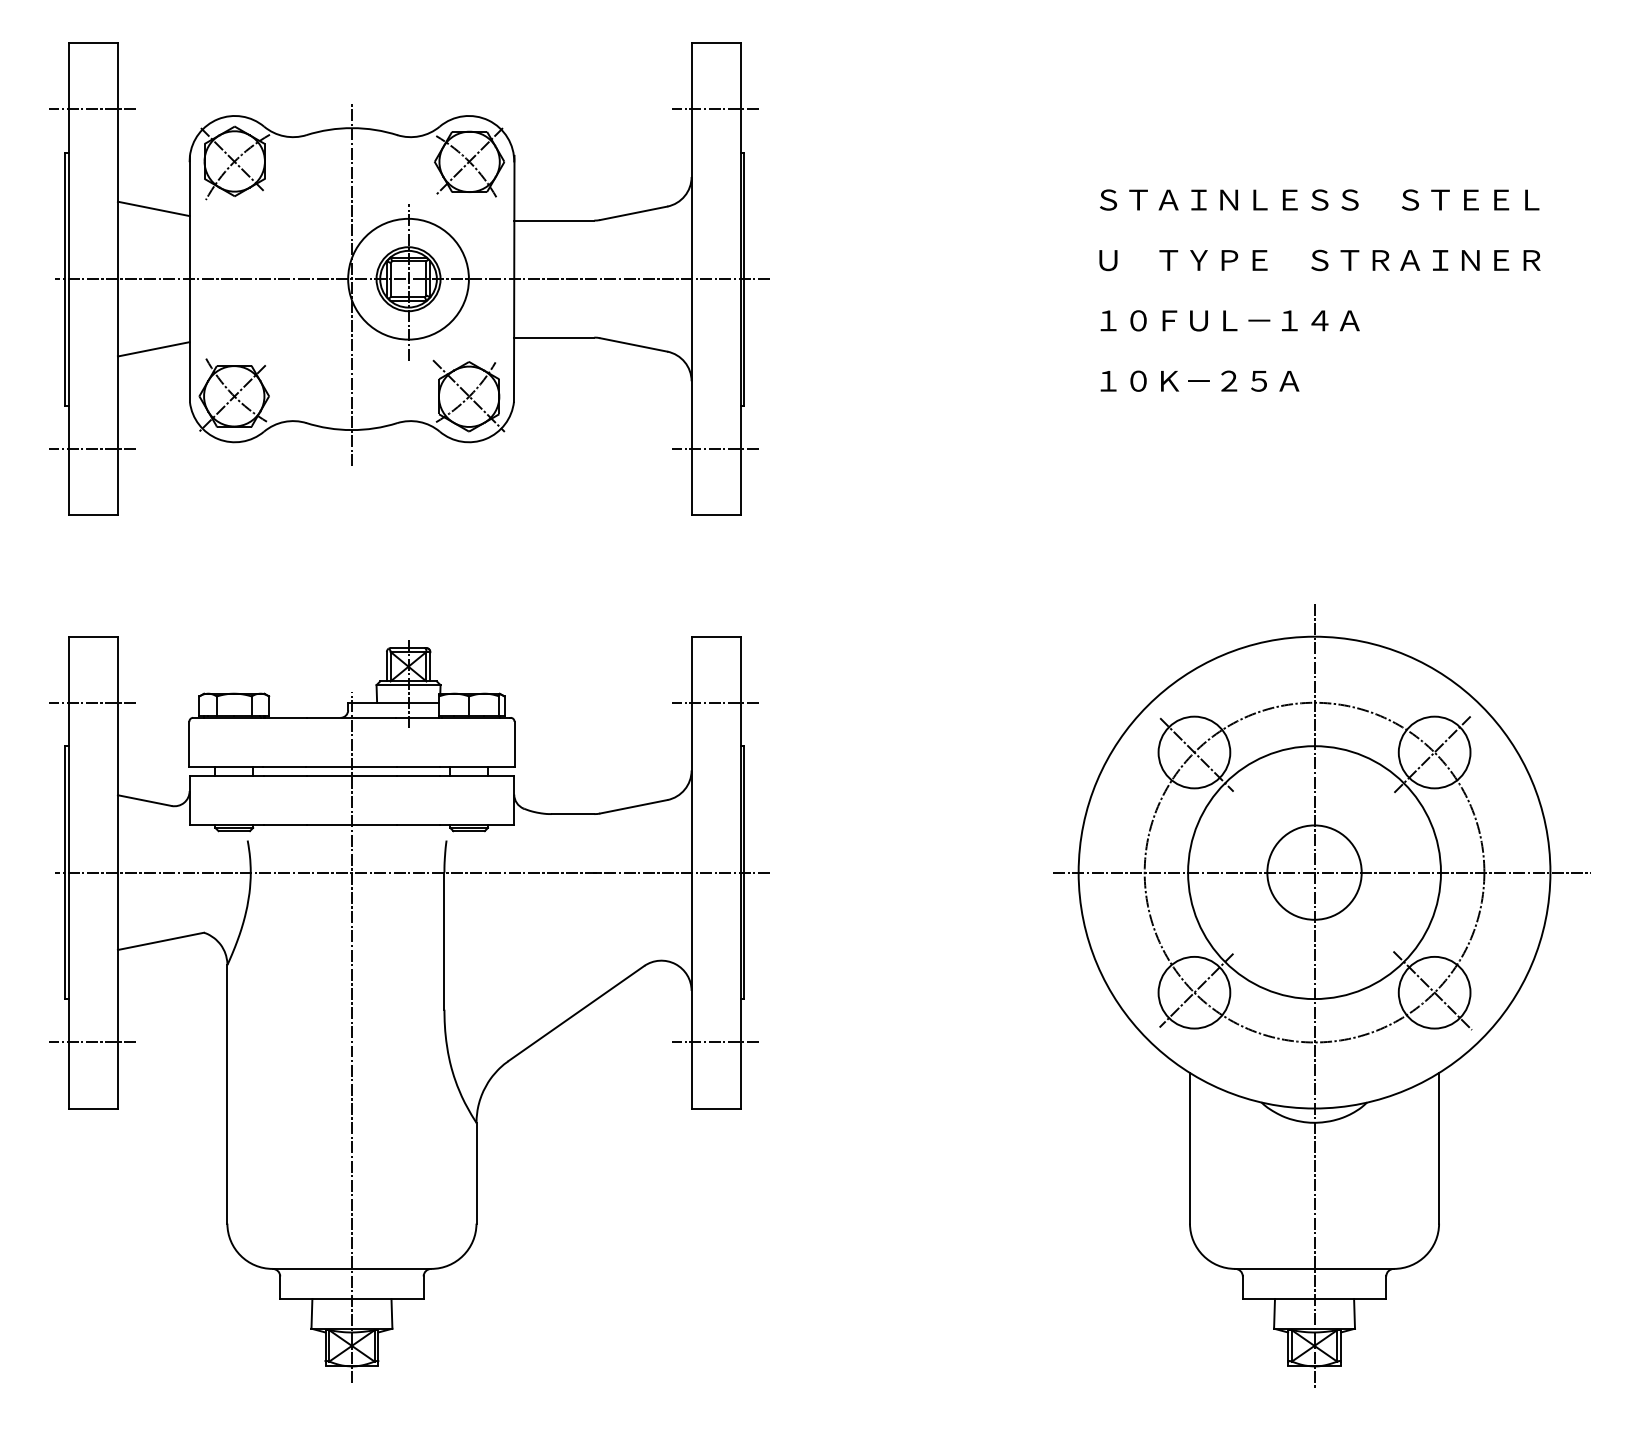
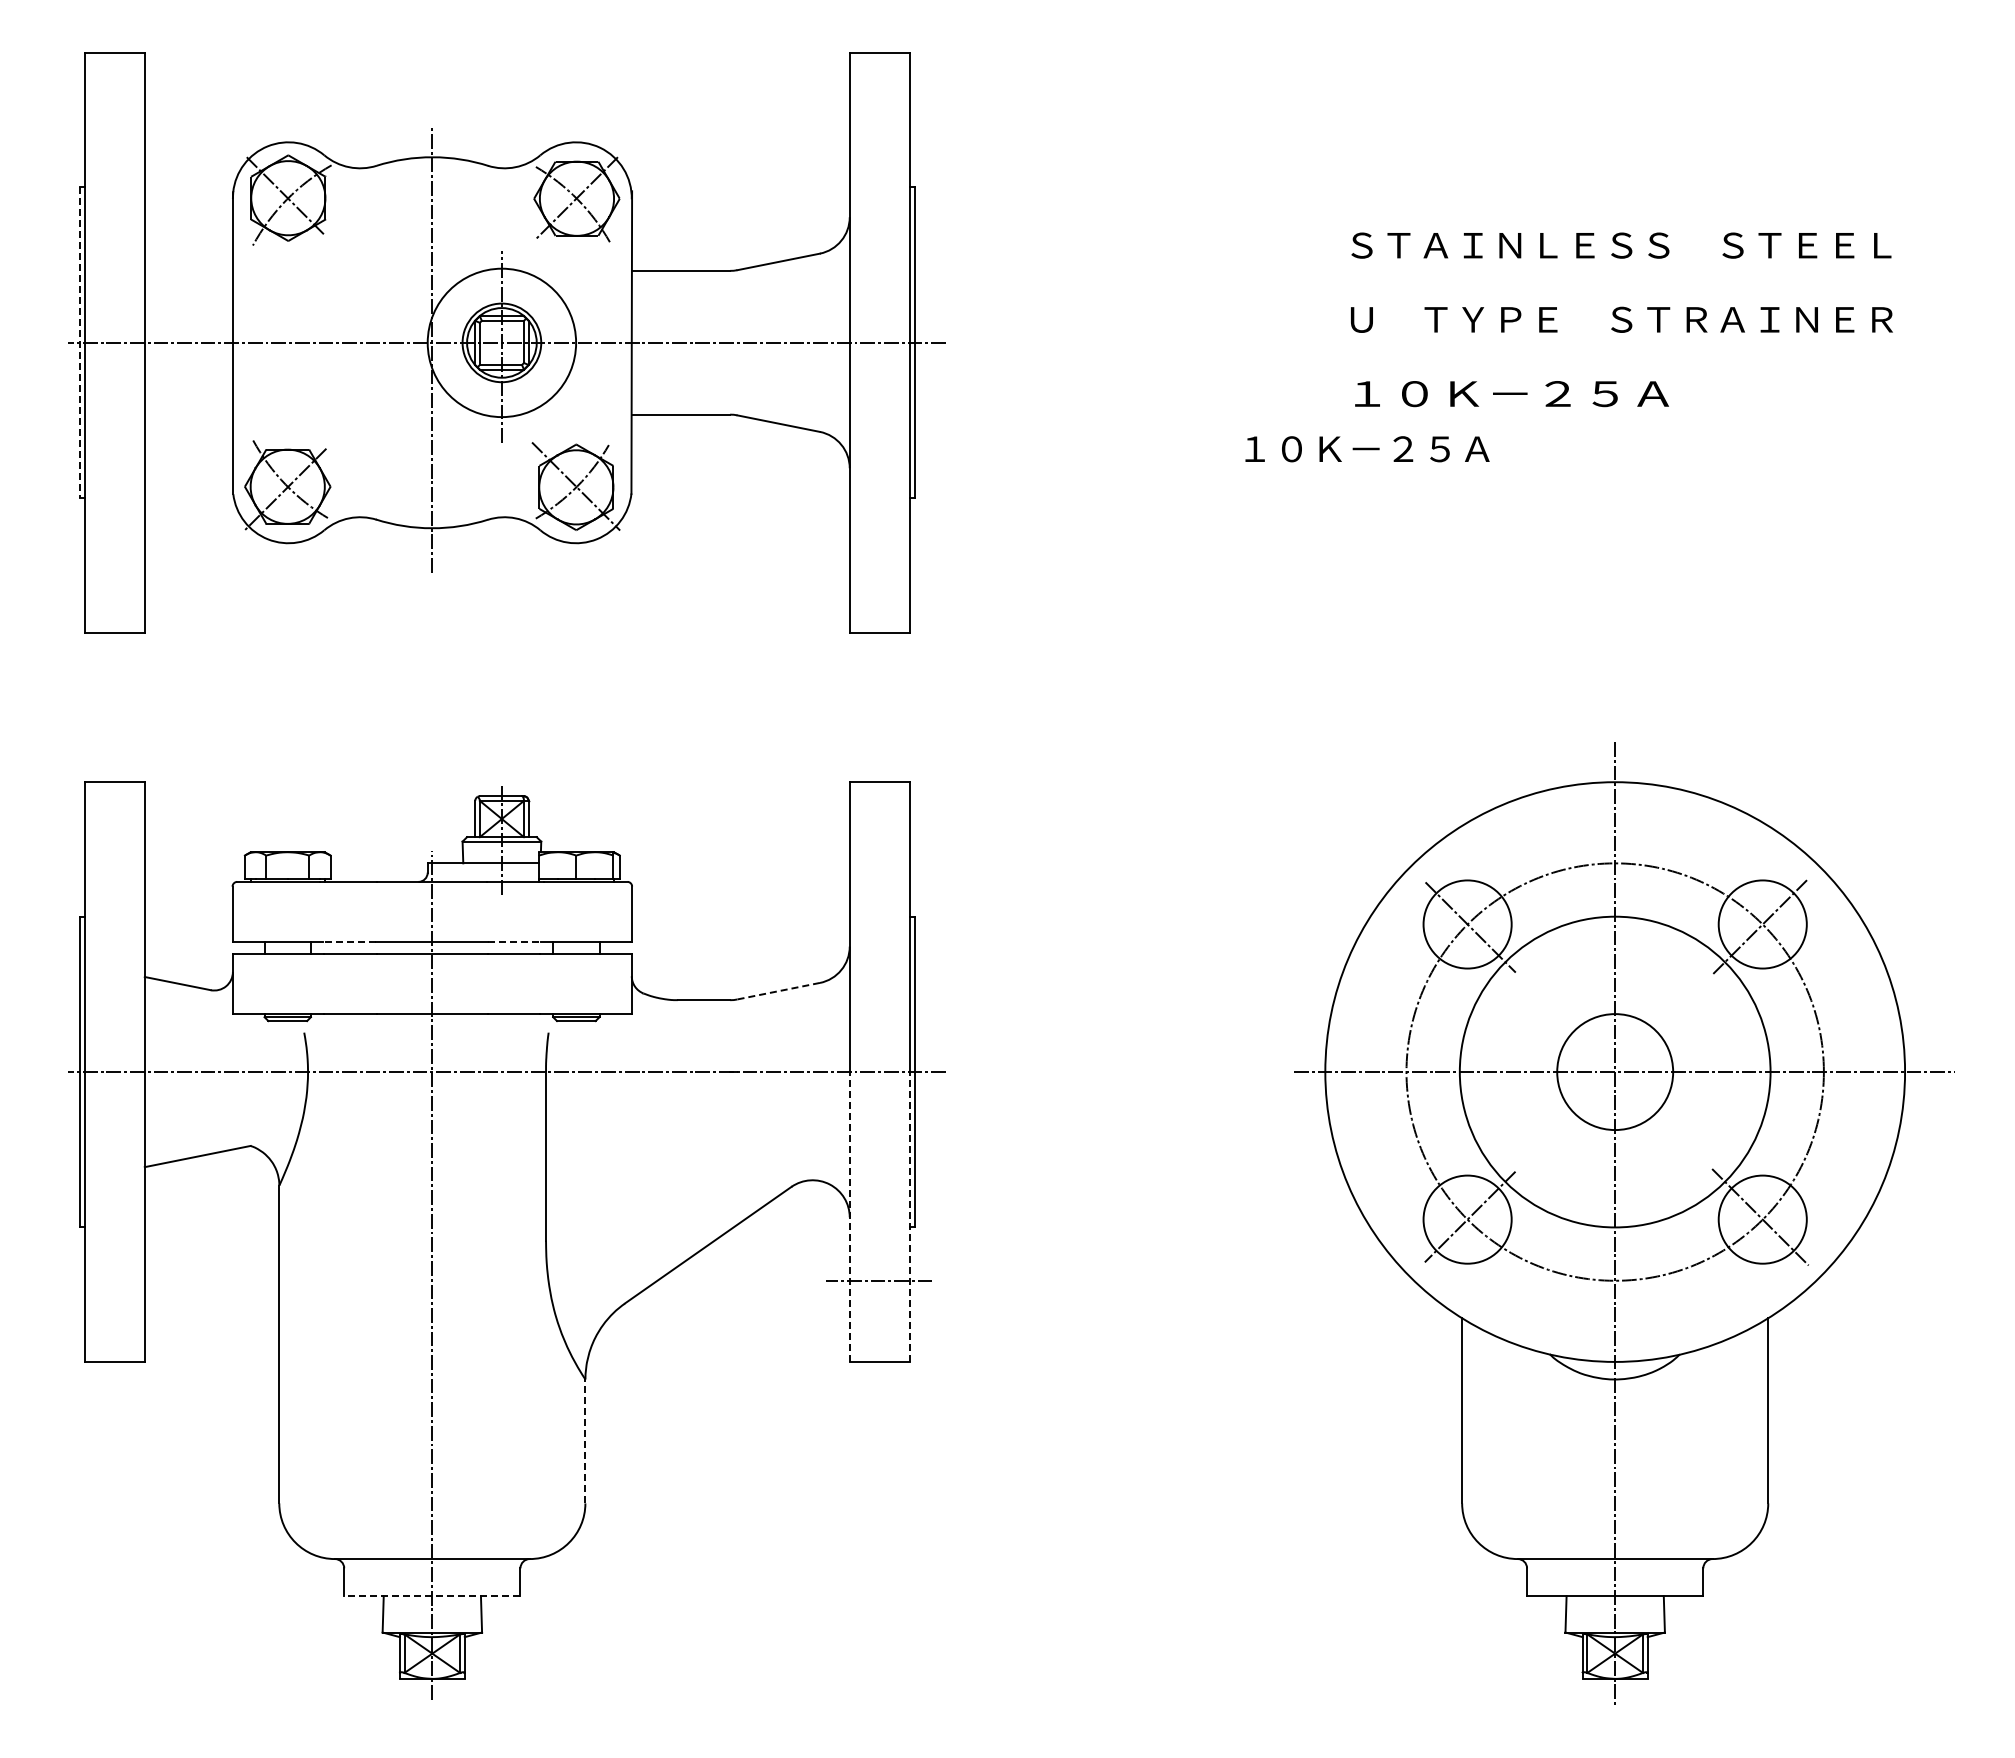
line: (92, 109) -> (113, 134), removed
line: (715, 109) -> (878, 134), removed
line: (153, 208) -> (188, 256), removed
line: (64, 279) -> (79, 343), solid -> dashed
text: (1230, 321) -> (1511, 394), １０ＦＵＬ－１４Ａ -> １０Ｋ－２５Ａ
line: (153, 348) -> (188, 428), removed
text: (1200, 381) -> (1367, 449), moved
line: (92, 448) -> (113, 551), removed
line: (715, 448) -> (878, 551), removed
line: (92, 702) -> (113, 863), removed
line: (715, 702) -> (878, 863), removed
line: (284, 767) -> (349, 942), solid -> dashed
line: (418, 767) -> (514, 942), solid -> dashed
line: (633, 807) -> (778, 991), solid -> dashed
line: (691, 990) -> (849, 1217), solid -> dashed
line: (741, 990) -> (910, 1217), solid -> dashed
line: (92, 1042) -> (113, 1280), removed
line: (476, 1172) -> (585, 1440), solid -> dashed
line: (351, 1299) -> (431, 1596), solid -> dashed

